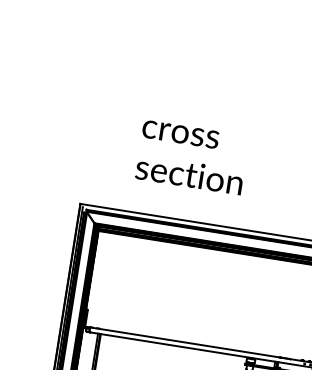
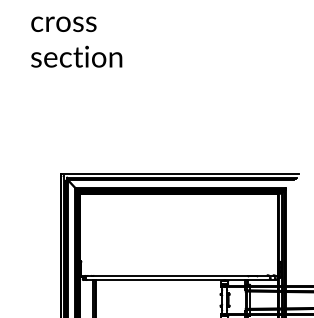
text: (192, 156) -> (76, 41), moved

